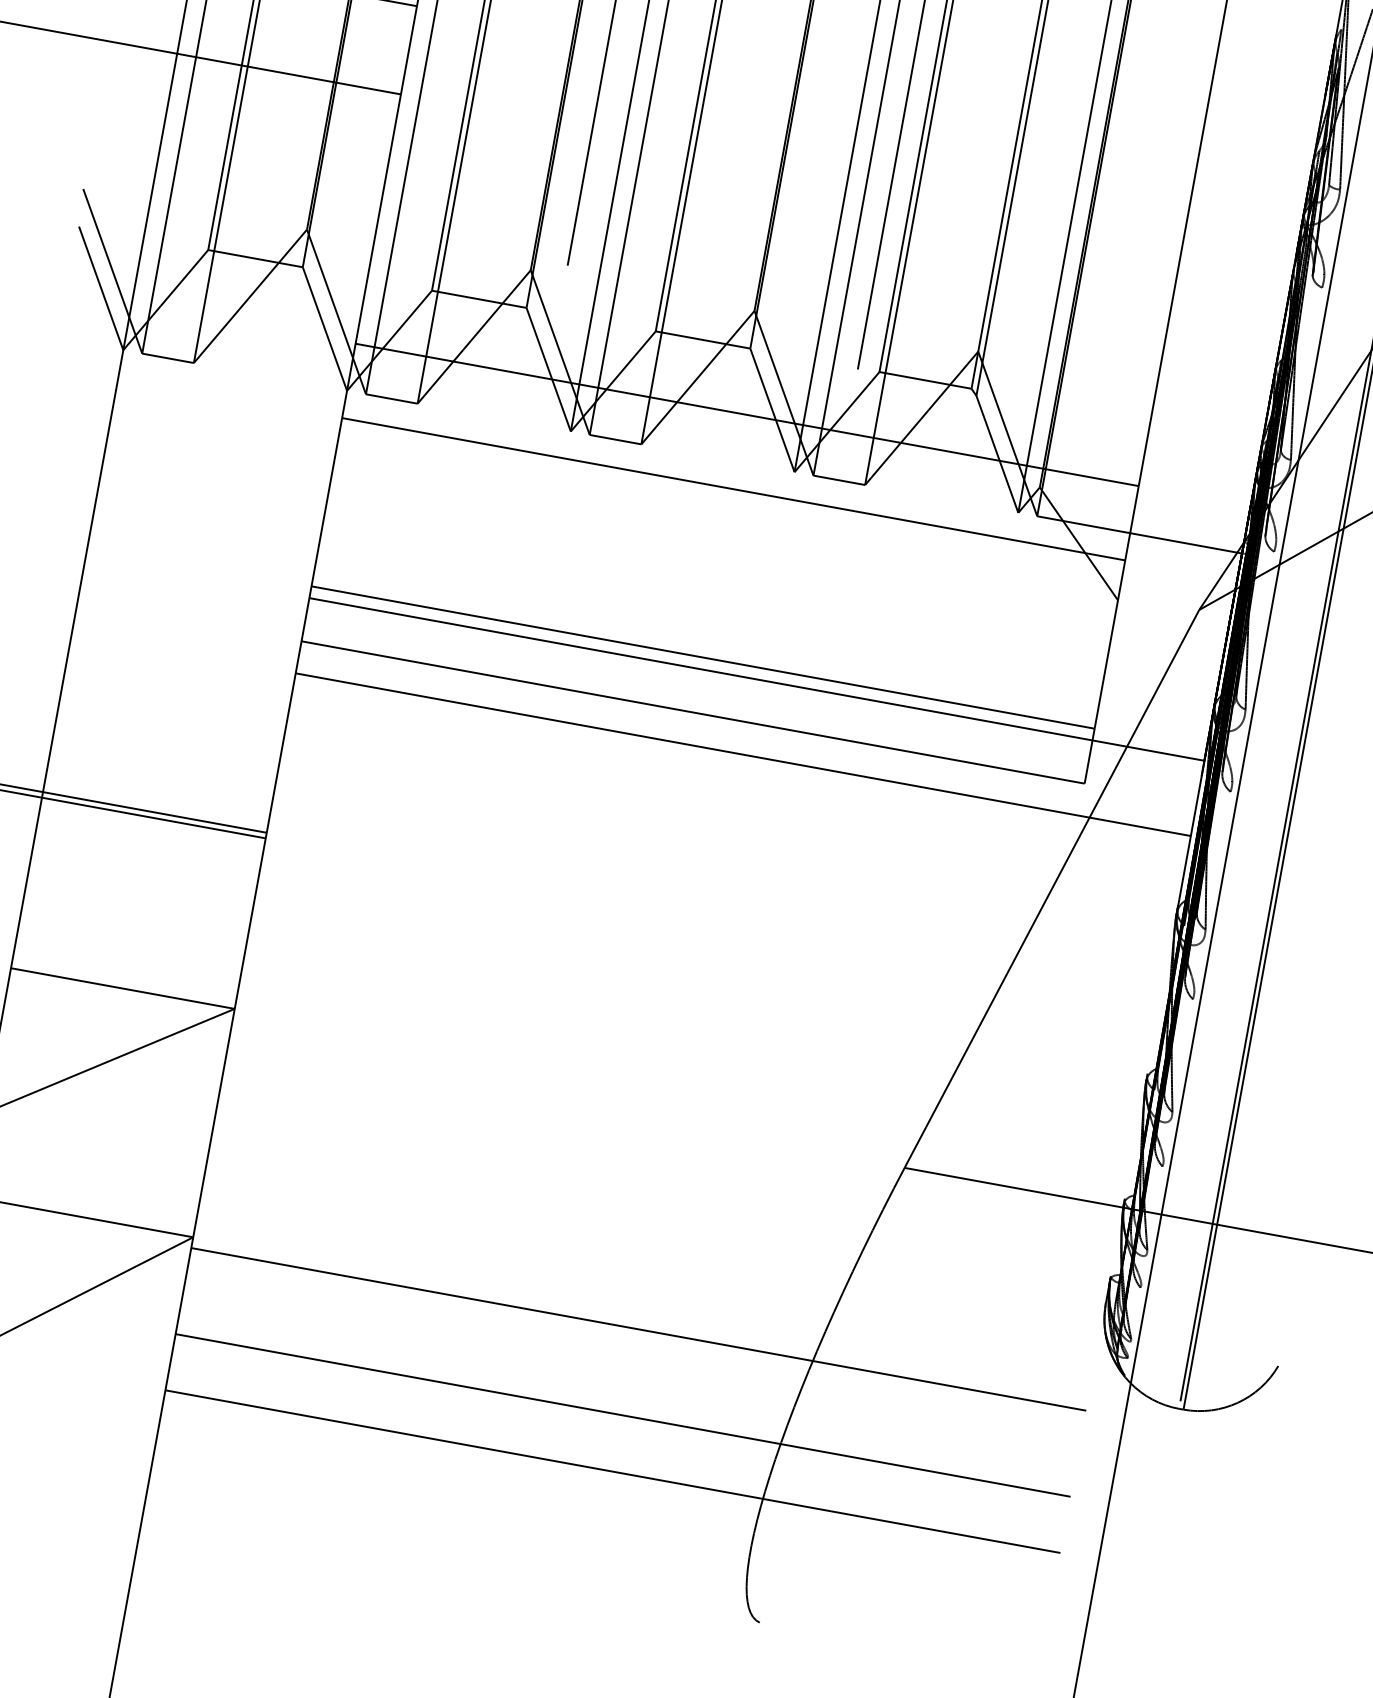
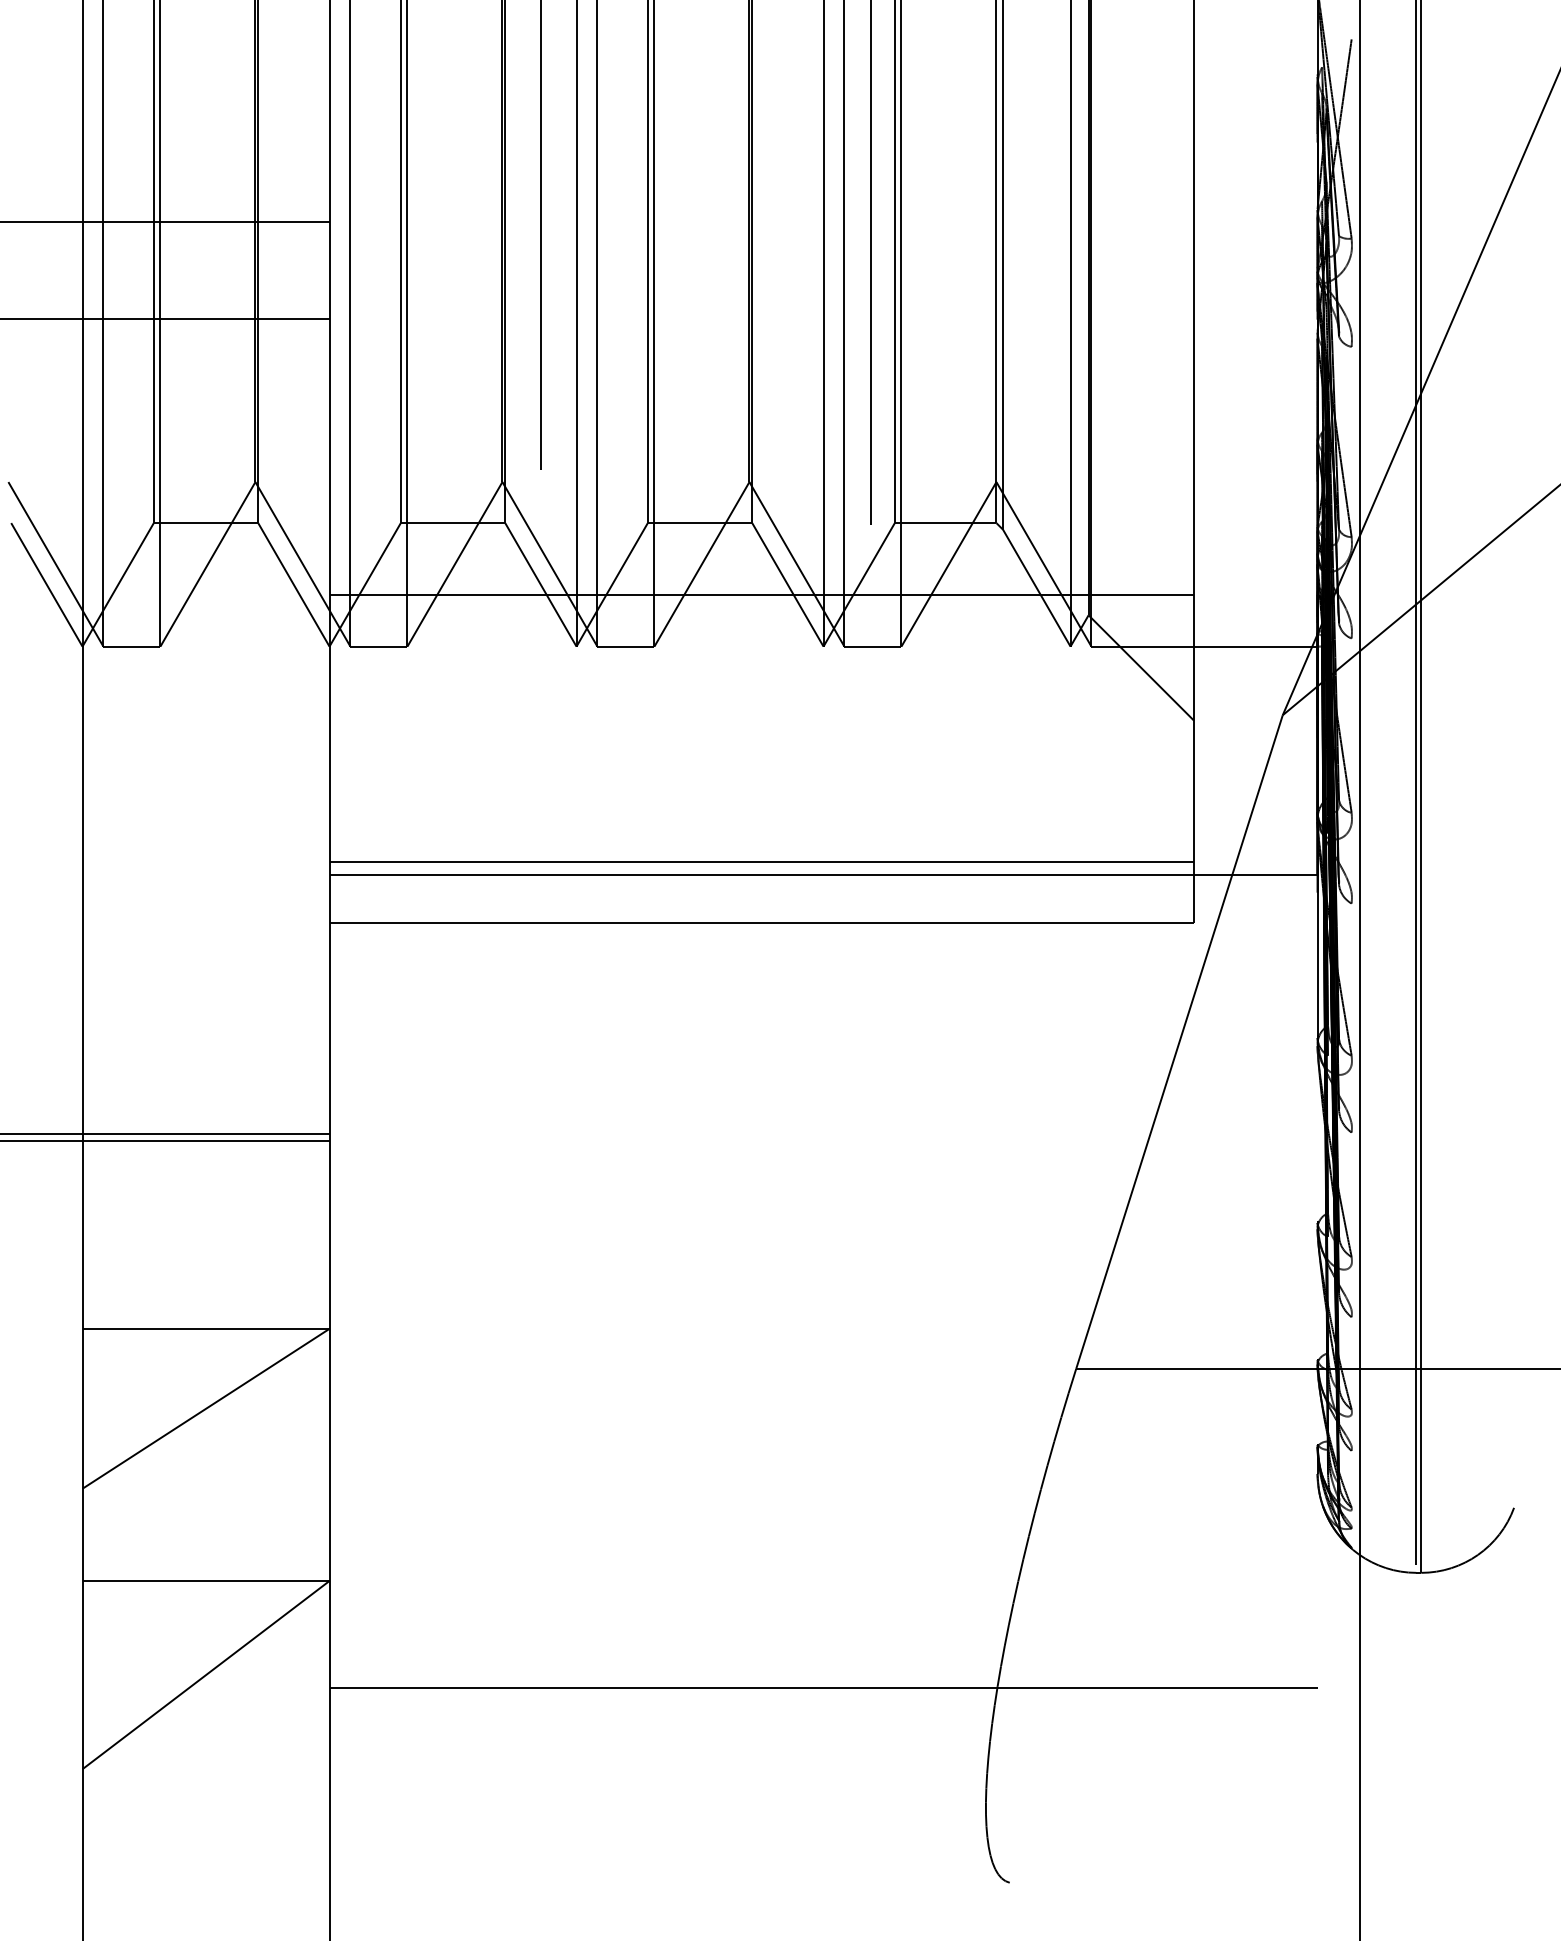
line: (733, 489) -> (761, 676), removed
line: (743, 754) -> (823, 958), removed
line: (638, 1329) -> (823, 1592), removed
line: (612, 1471) -> (823, 1749), removed

